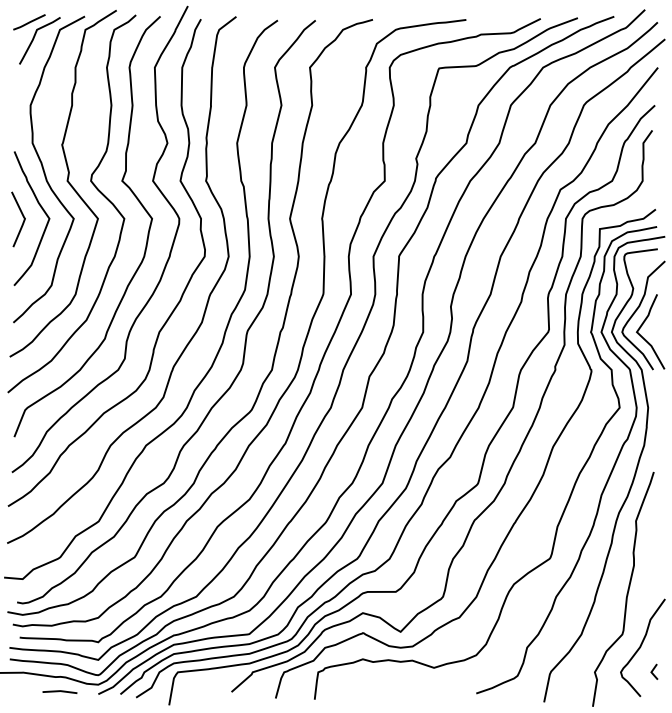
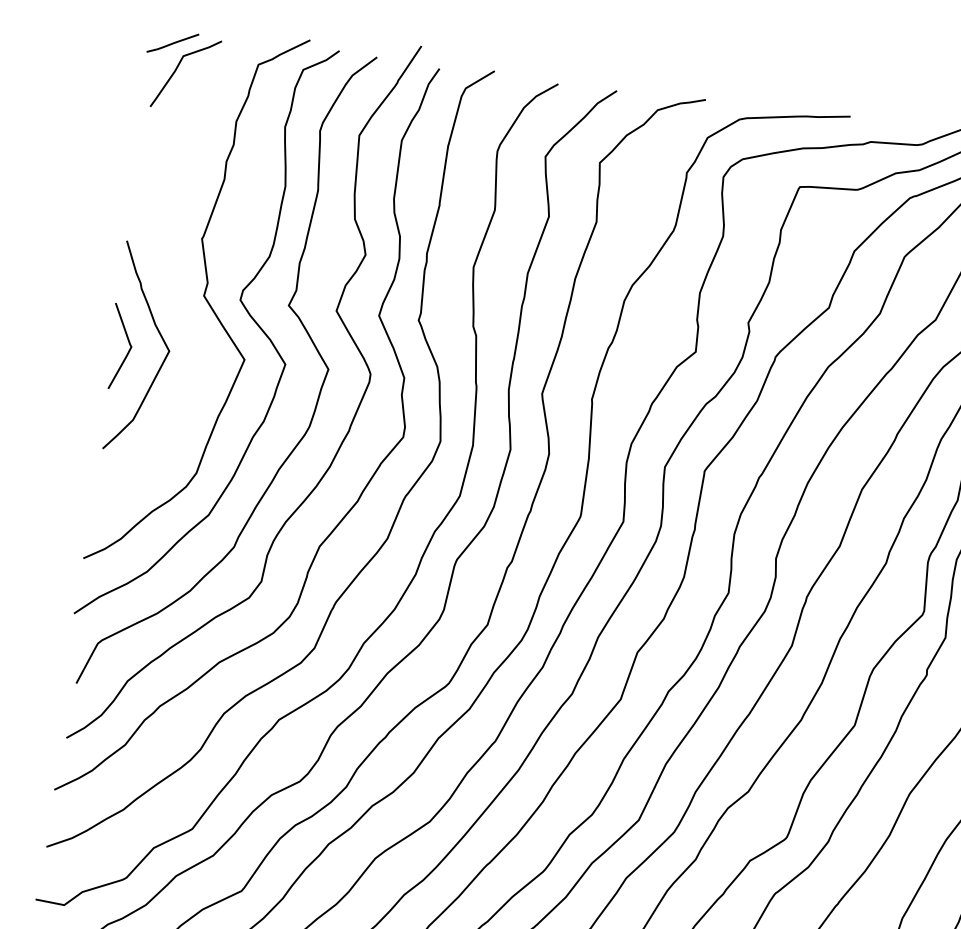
curve: (44, 169) -> (170, 274), removed

